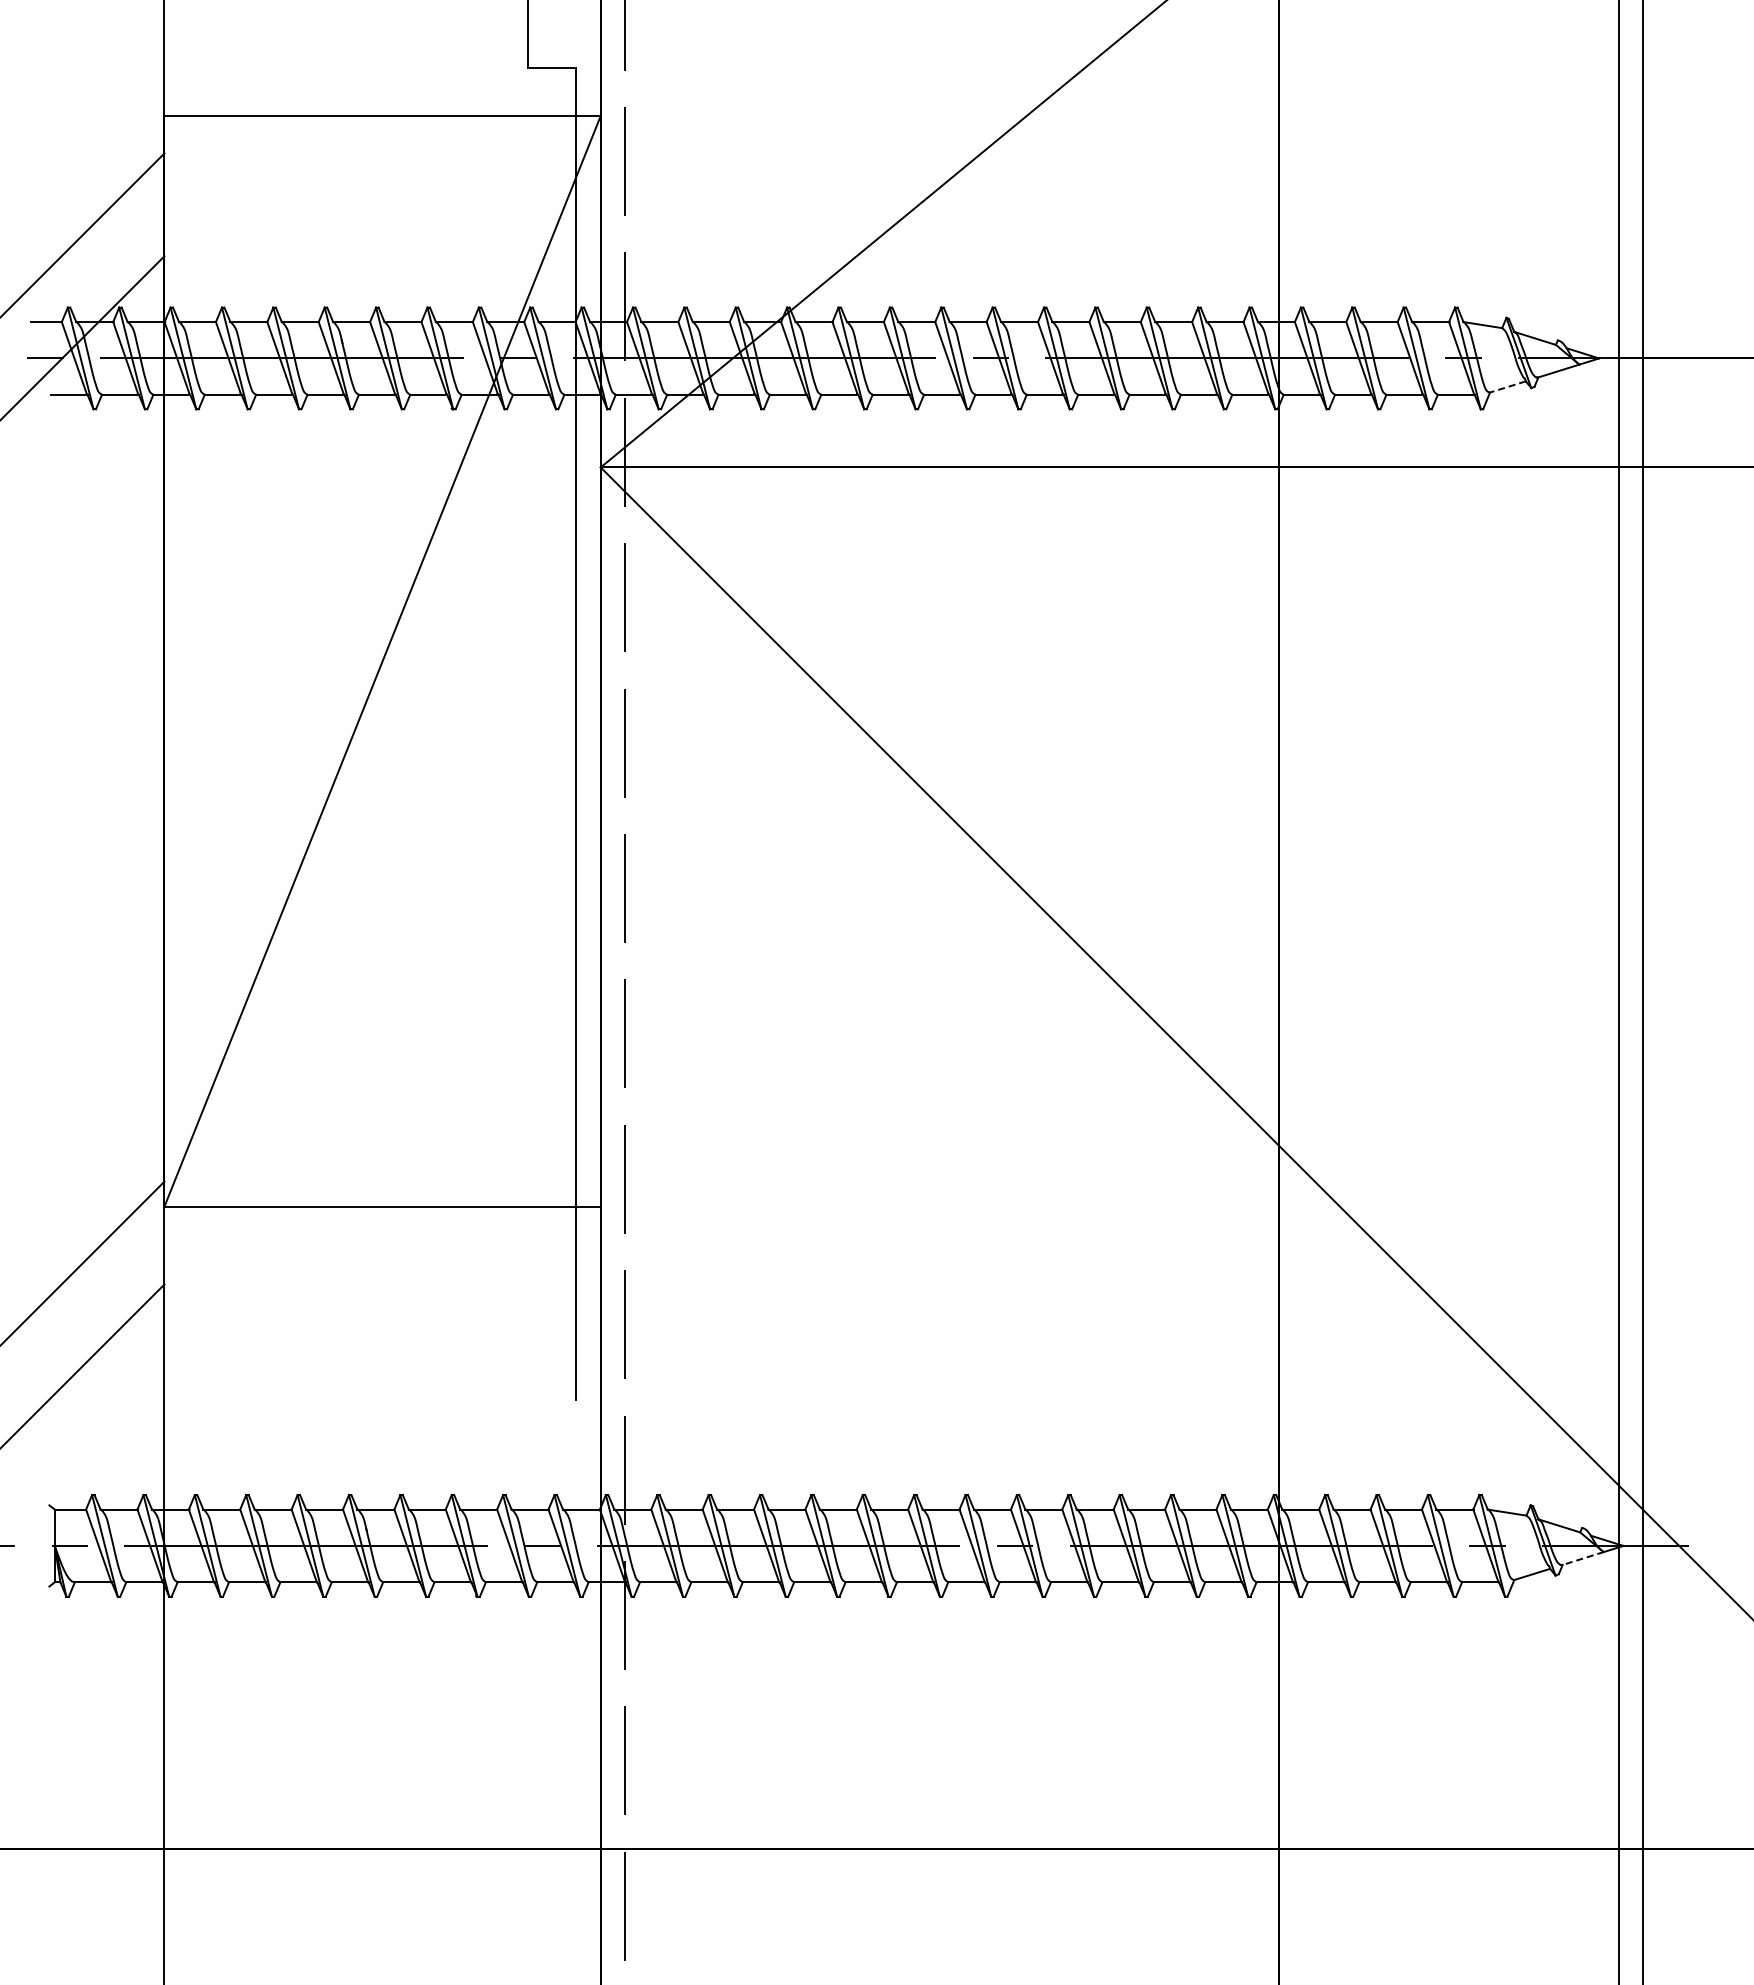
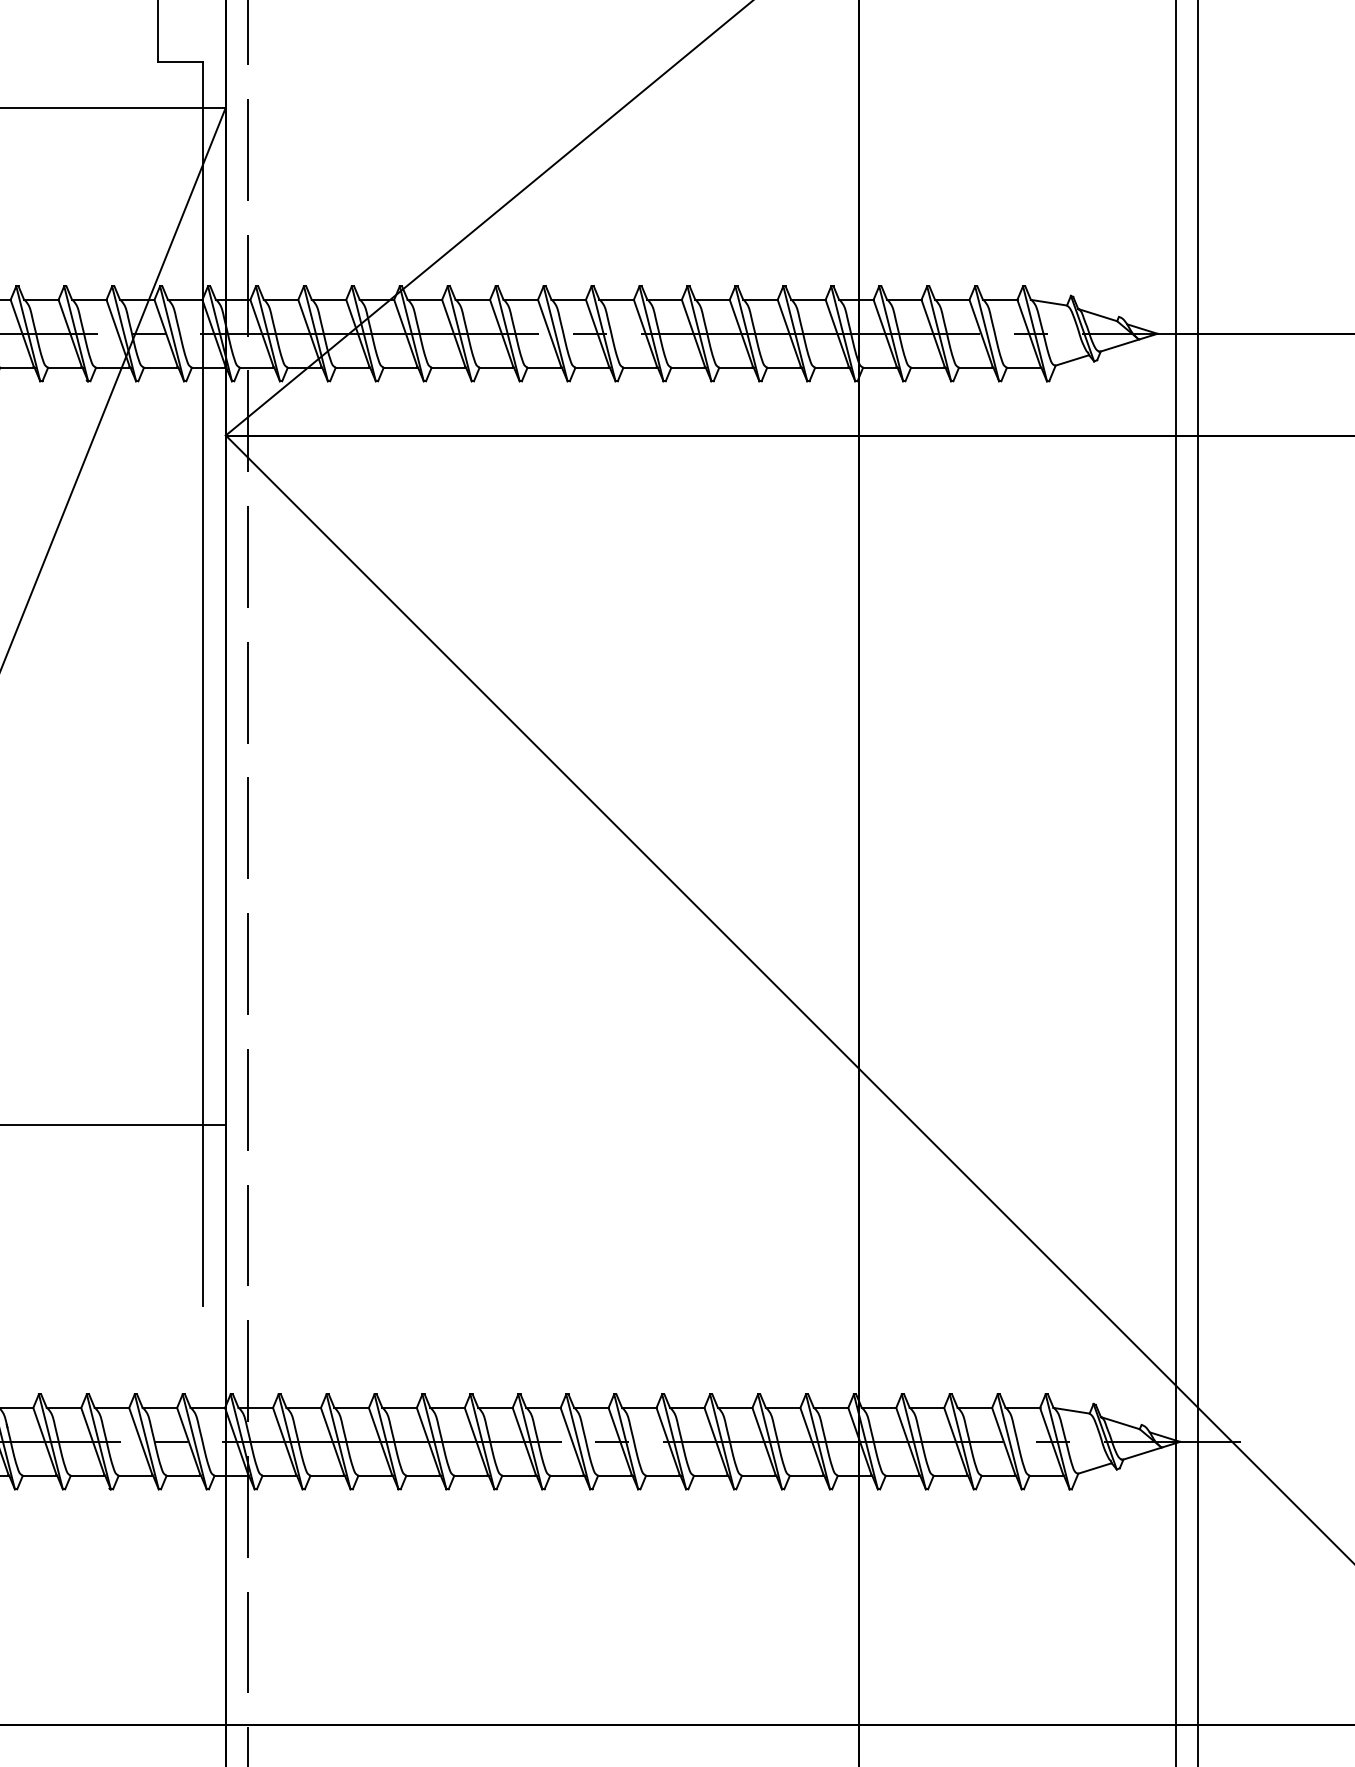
line: (1507, 386) -> (1071, 359), dashed -> solid
line: (1583, 1558) -> (1142, 1453), dashed -> solid

